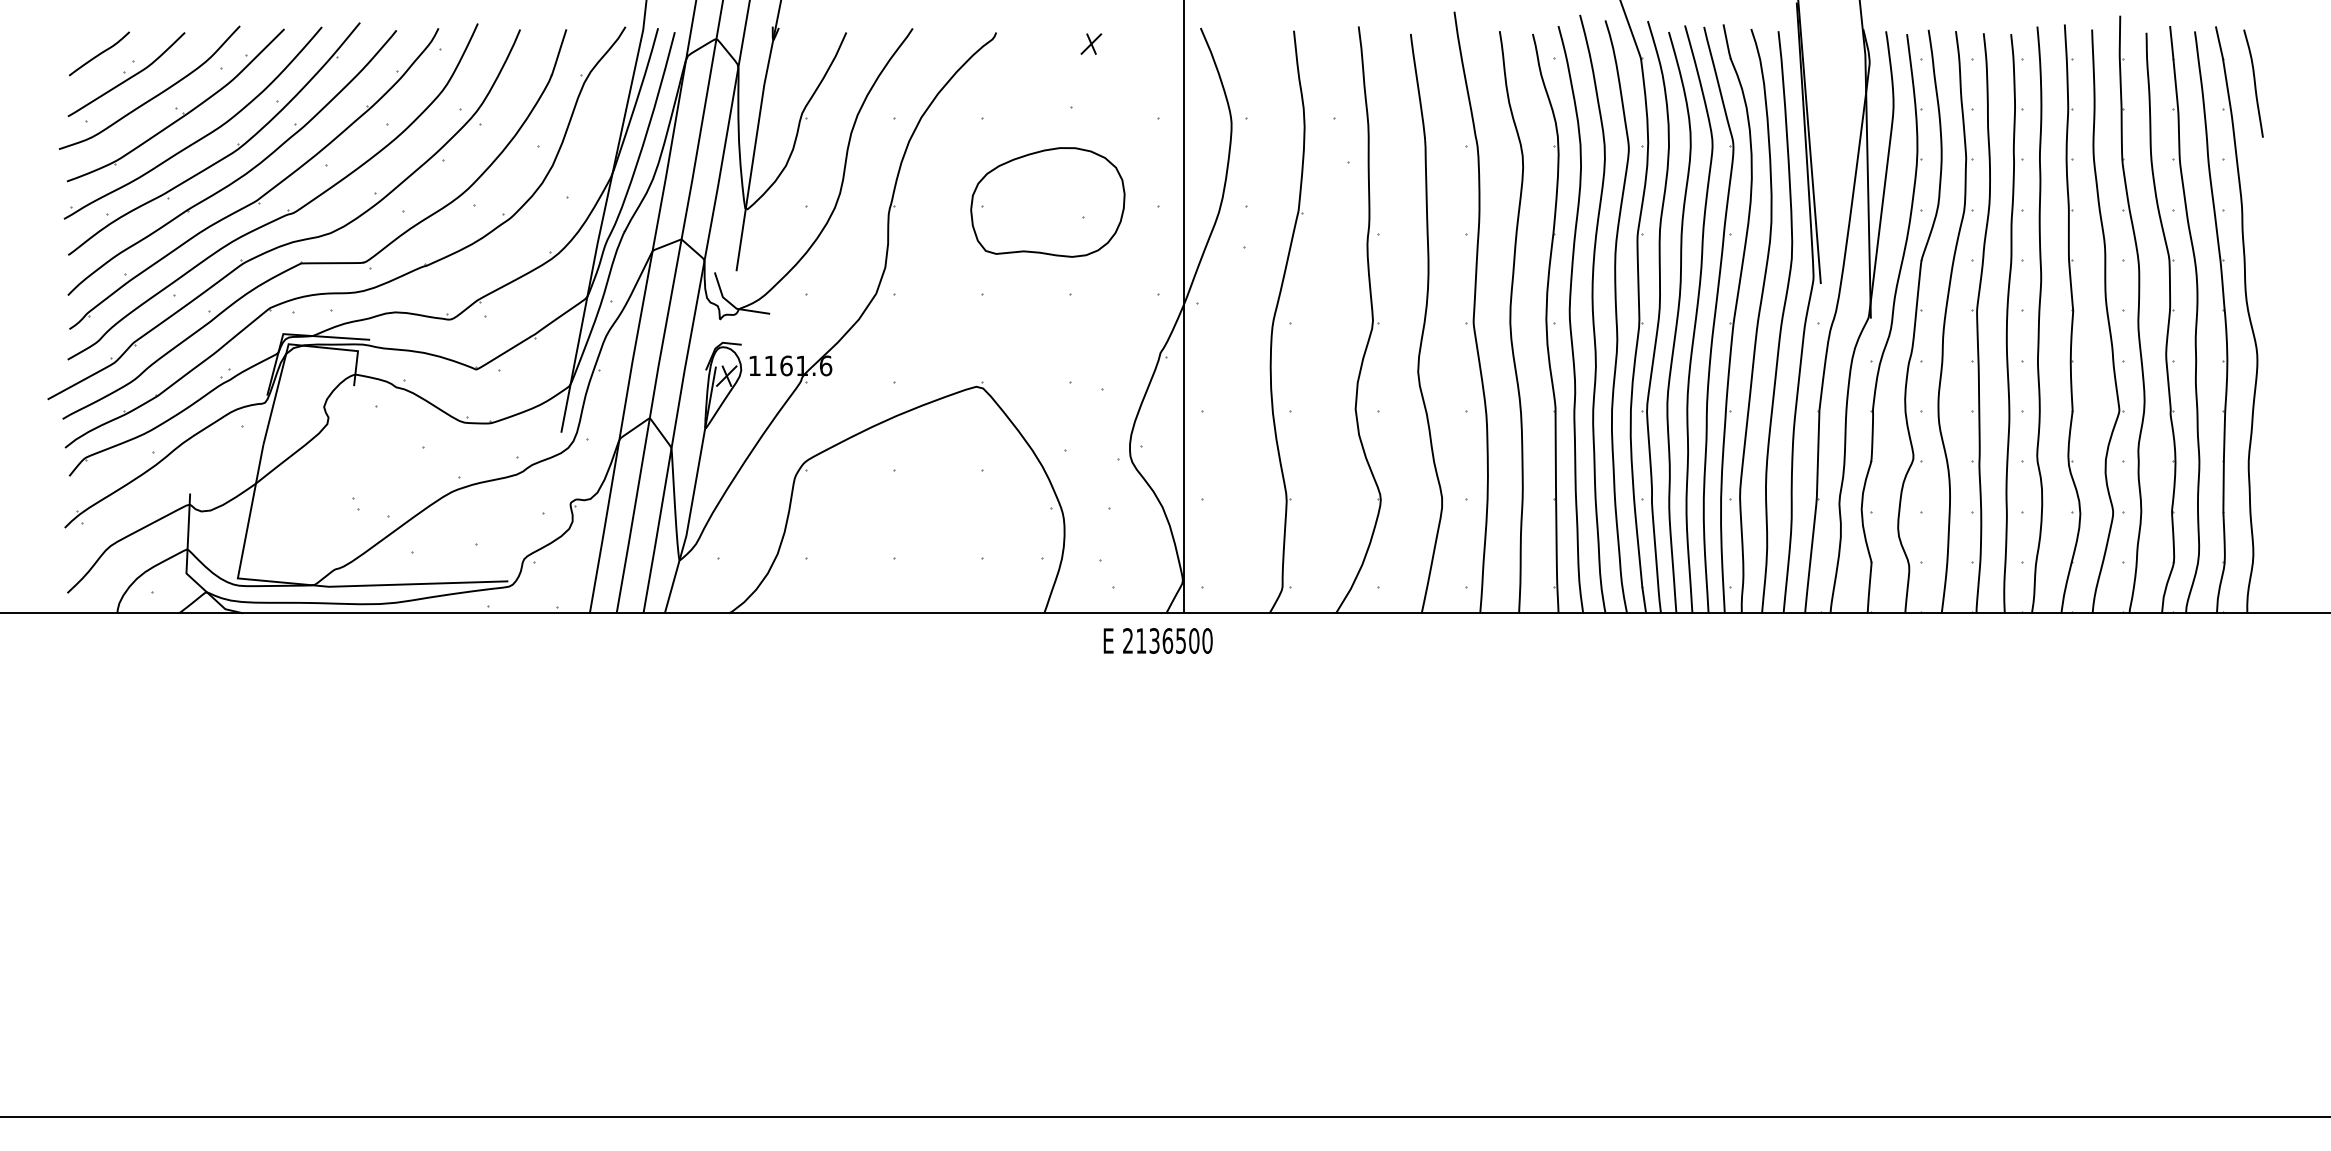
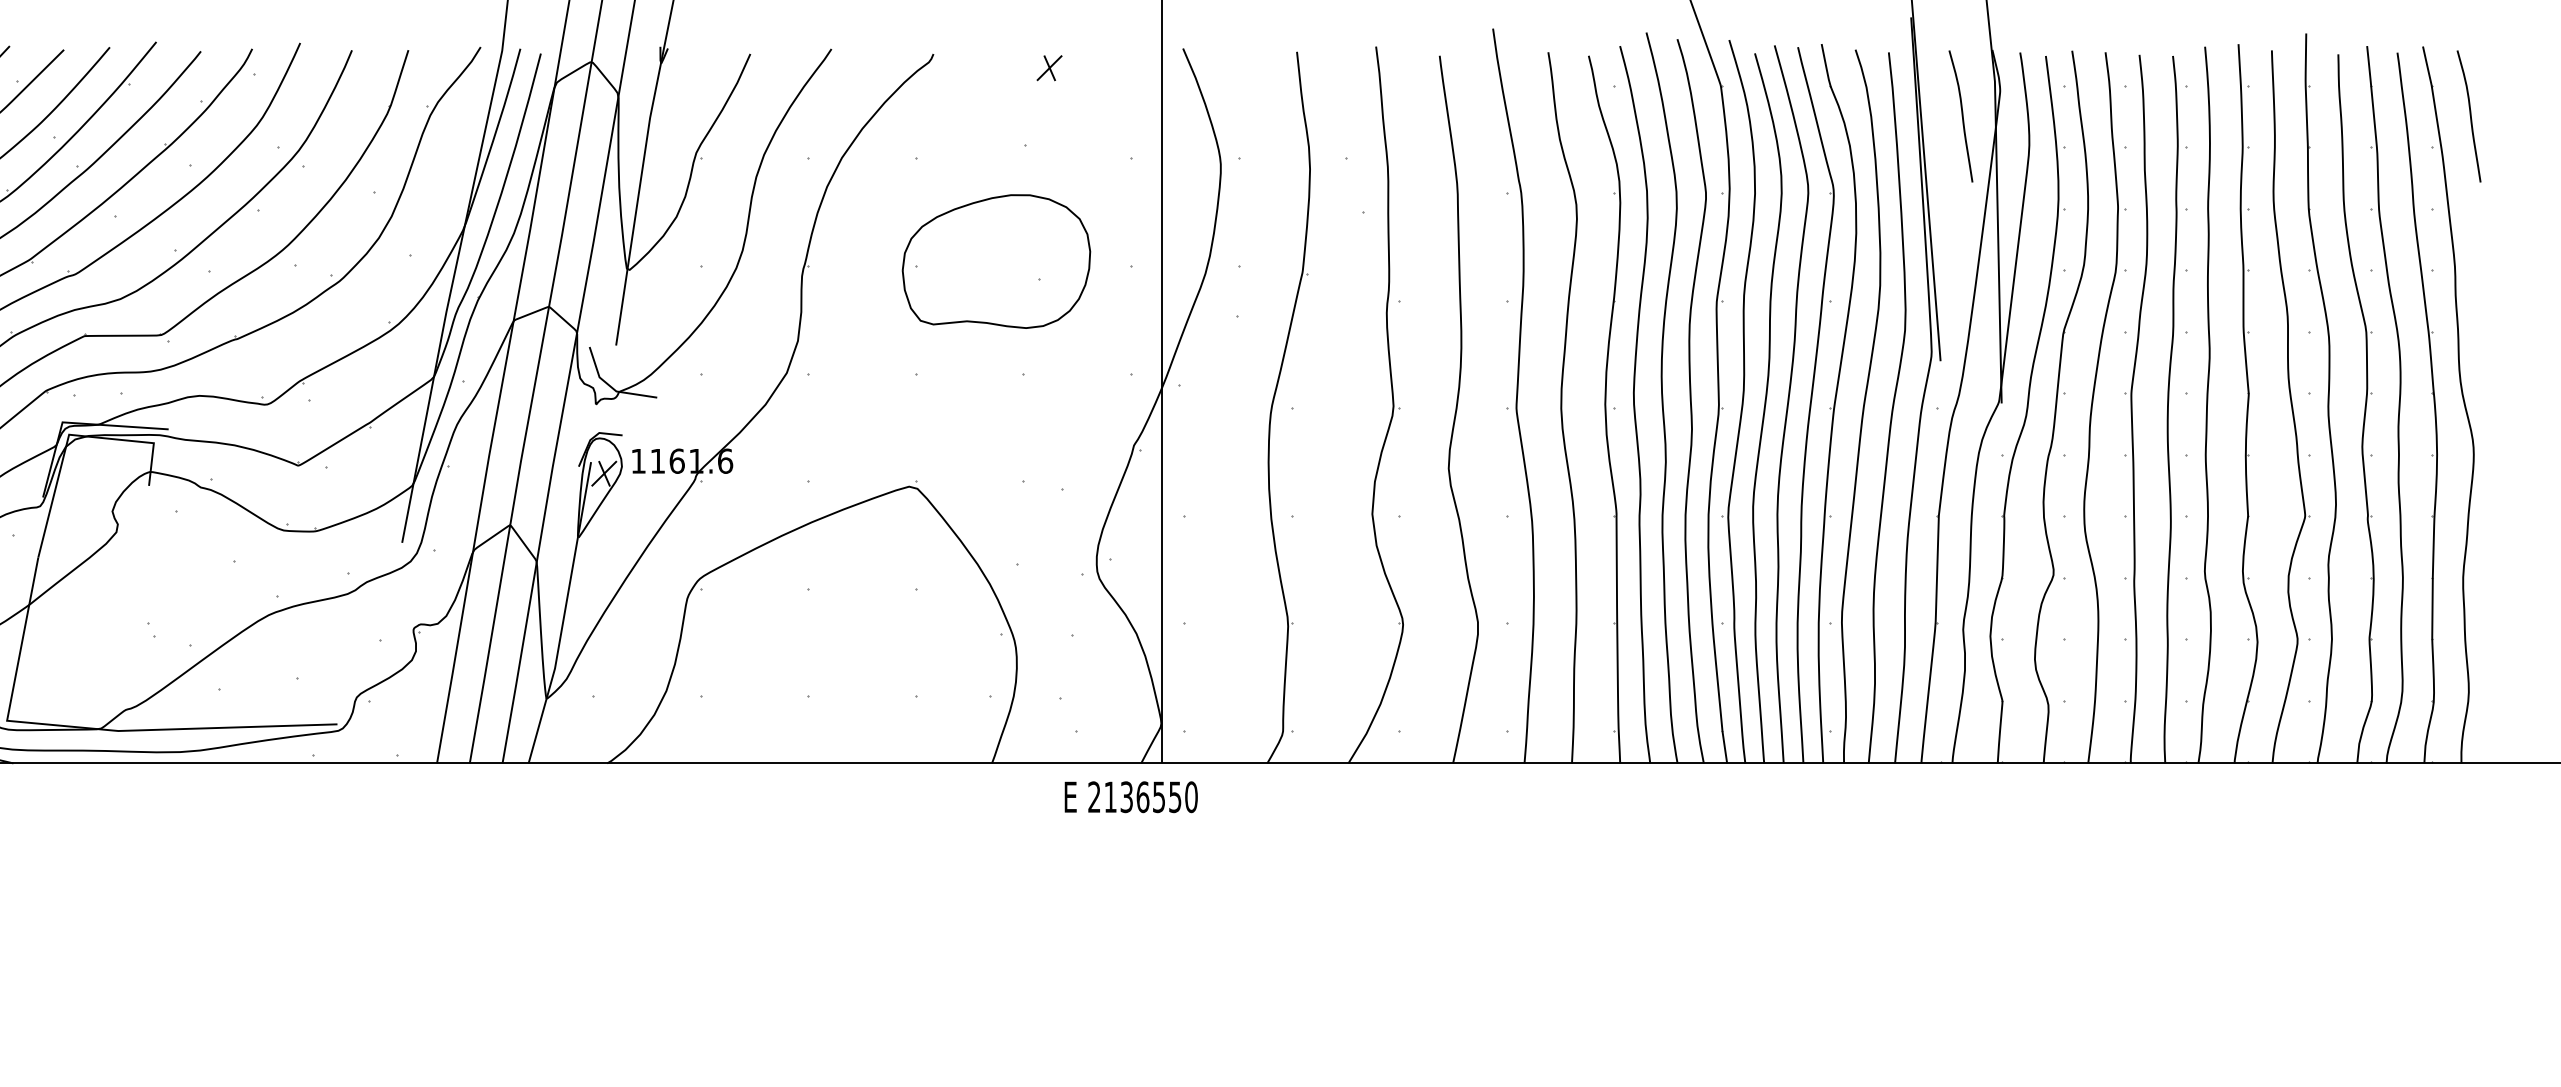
curve: (1838, 83) -> (1962, 116), added
text: (1194, 640) -> (1175, 796), 2136500 -> 2136550

